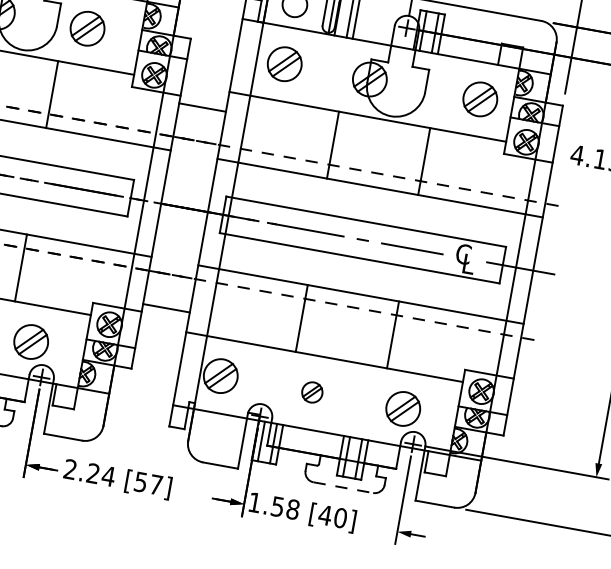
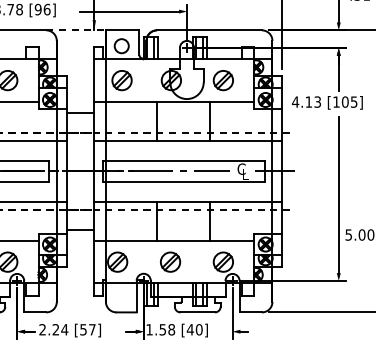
part: (478, 98) -> (222, 80), moved
part: (312, 391) -> (170, 261), size x1.67
line: (344, 488) -> (198, 312), dashed -> solid

